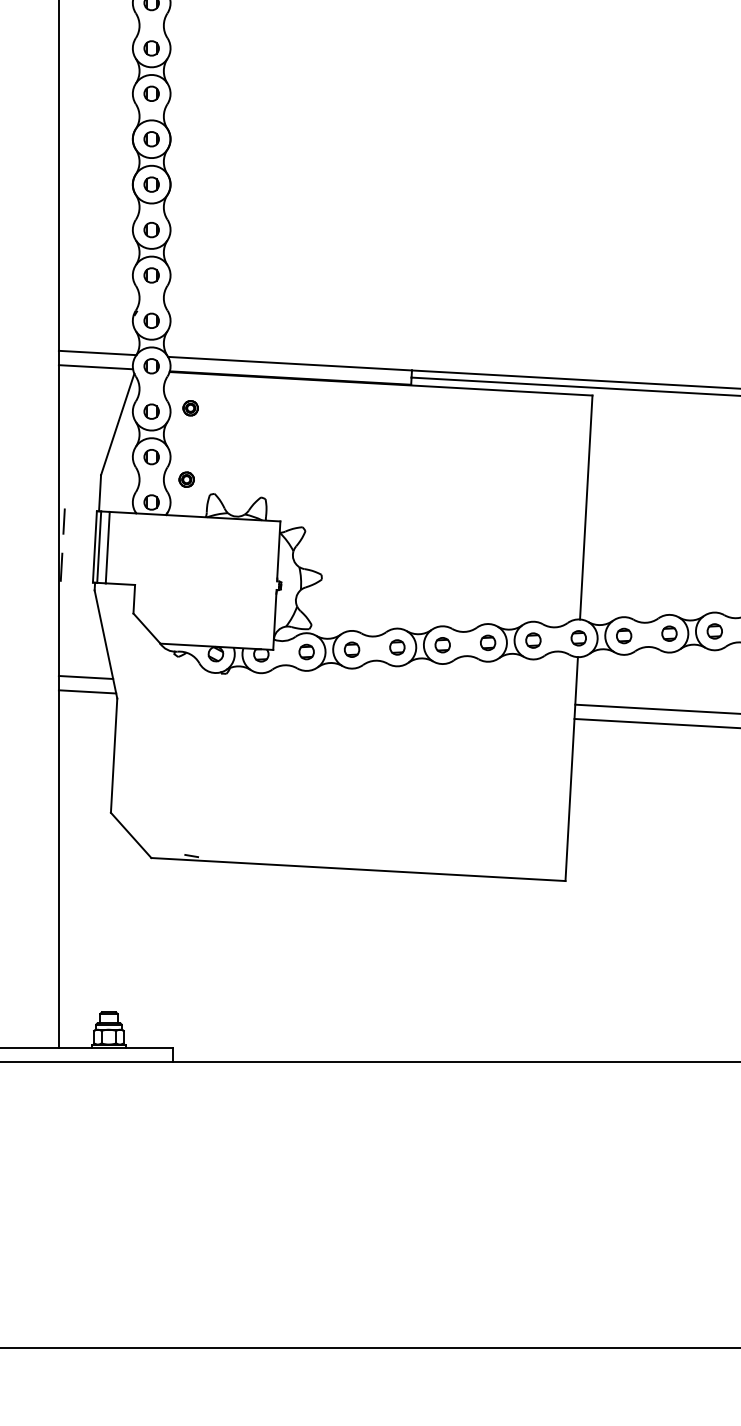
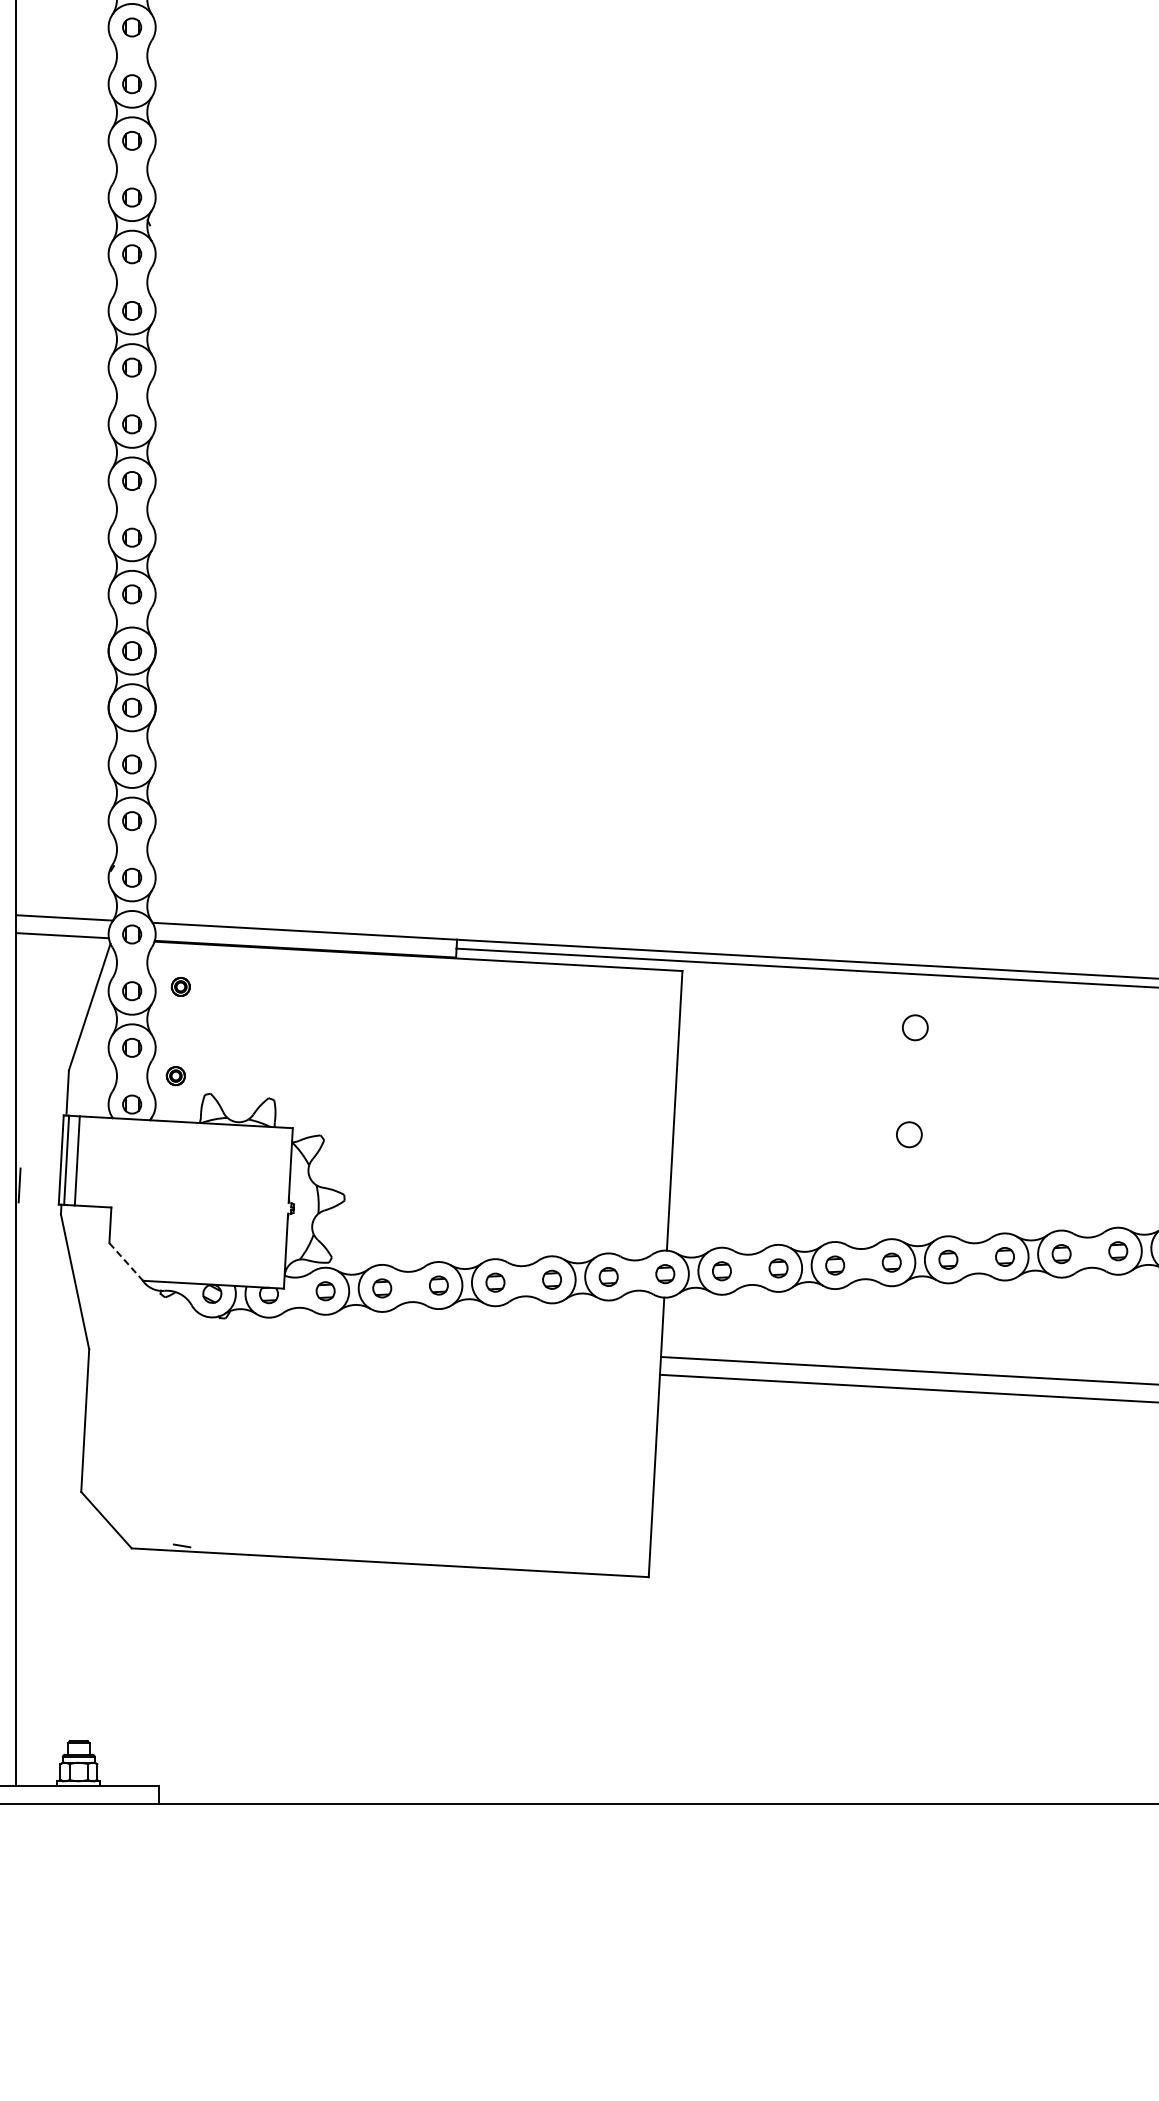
line: (63, 521) -> (22, 1128), removed
line: (147, 629) -> (126, 1262), solid -> dashed
line: (86, 677) -> (50, 1322), removed
line: (87, 692) -> (51, 1341), removed

